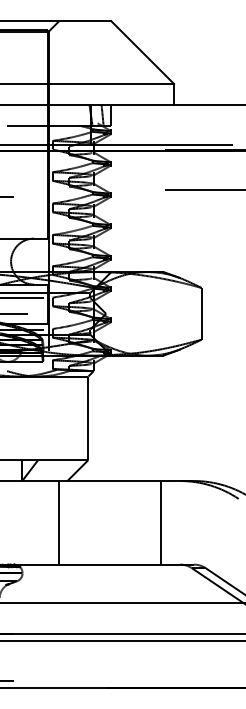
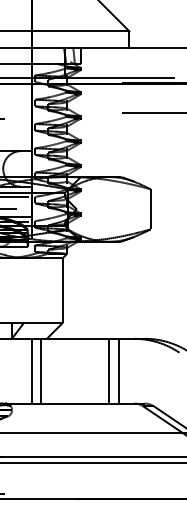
line: (48, 522) -> (32, 370), added
line: (147, 522) -> (108, 370), added

